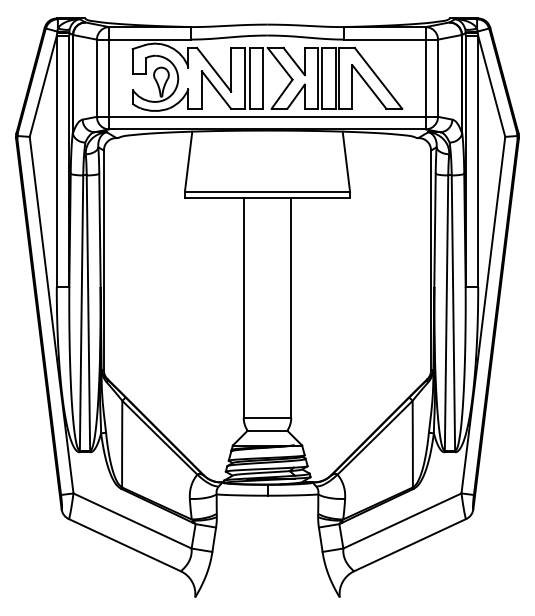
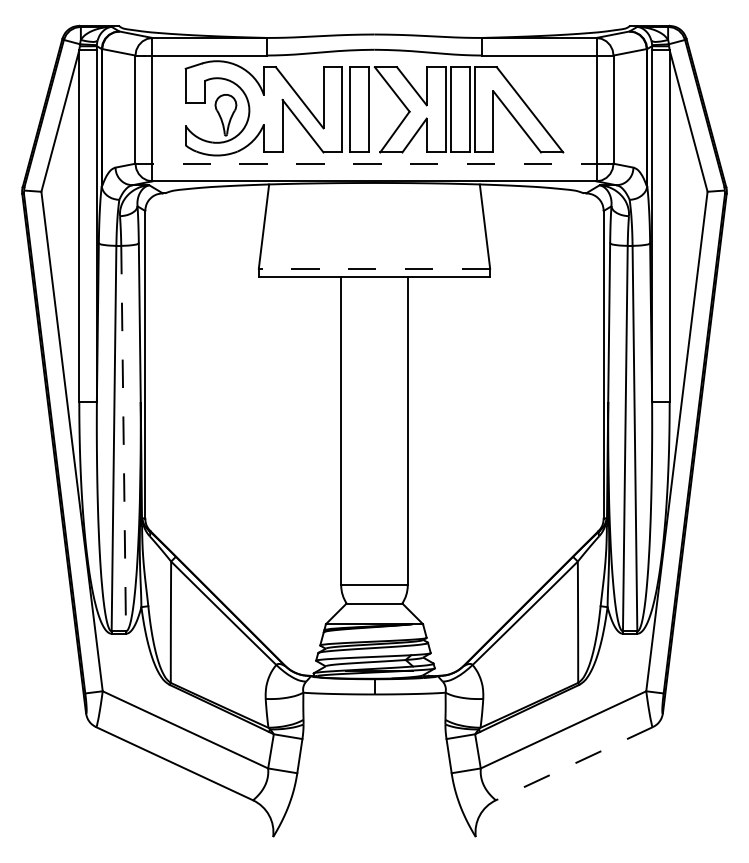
line: (265, 116) -> (371, 163), solid -> dashed
line: (267, 191) -> (374, 268), solid -> dashed
line: (88, 313) -> (123, 439), solid -> dashed
line: (410, 545) -> (574, 764), solid -> dashed

